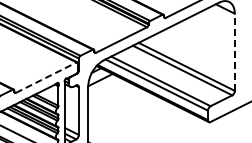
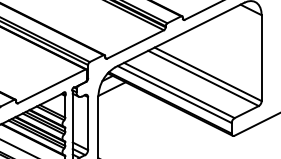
line: (234, 52) -> (261, 58), dashed -> solid
line: (46, 77) -> (52, 86), dashed -> solid

